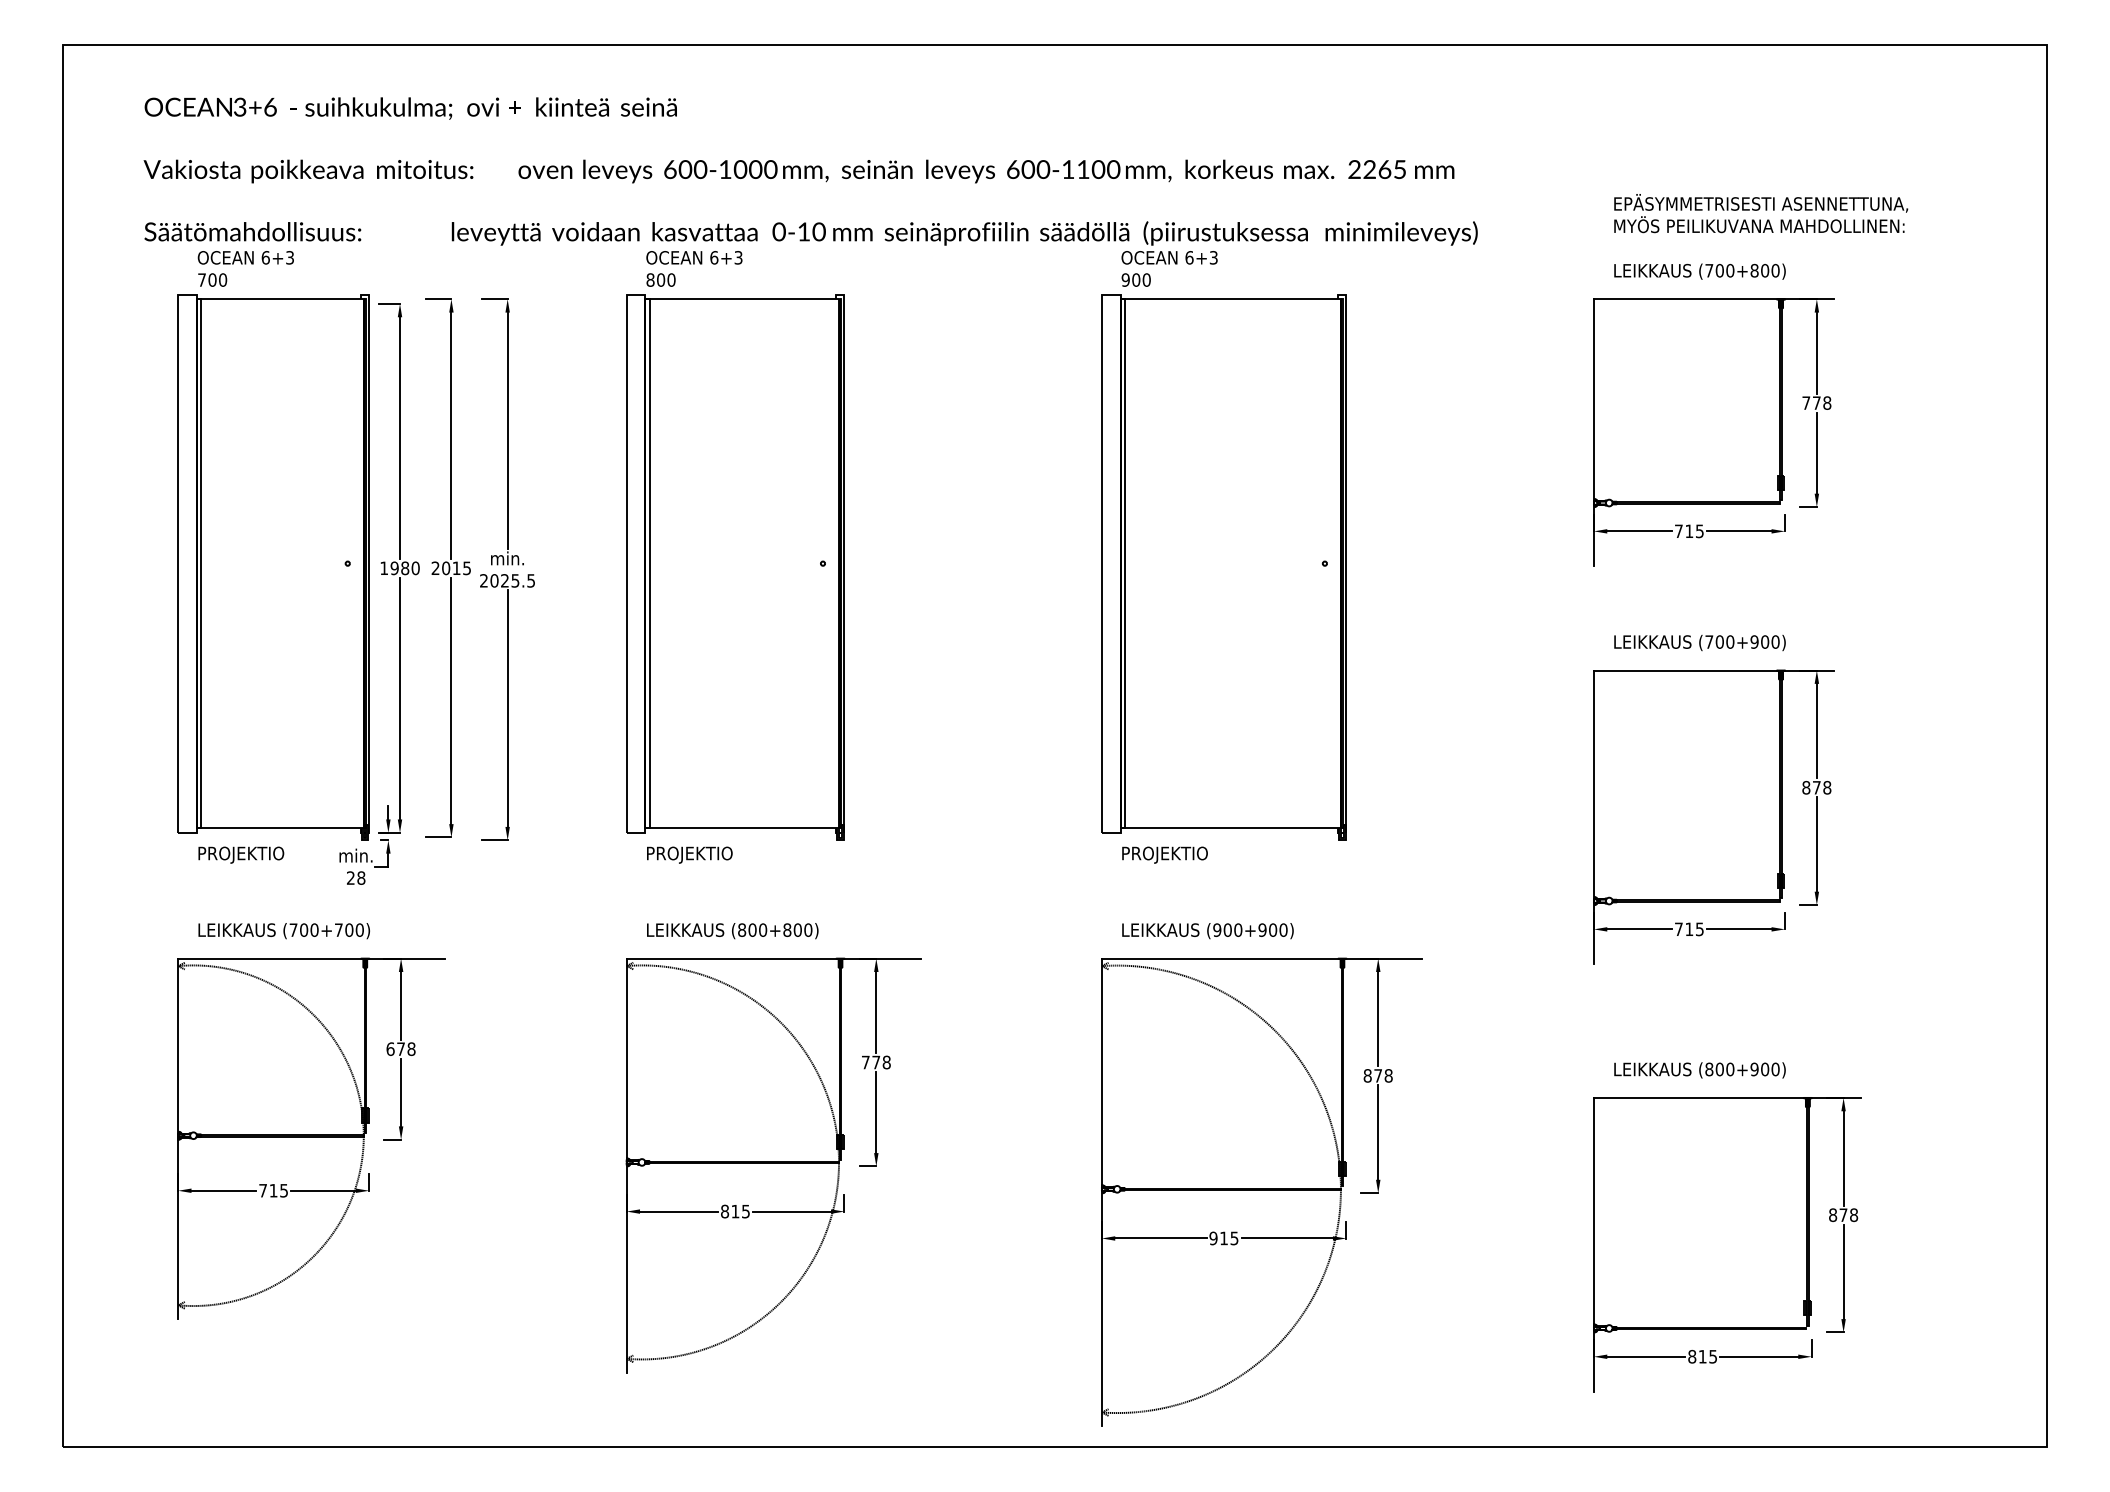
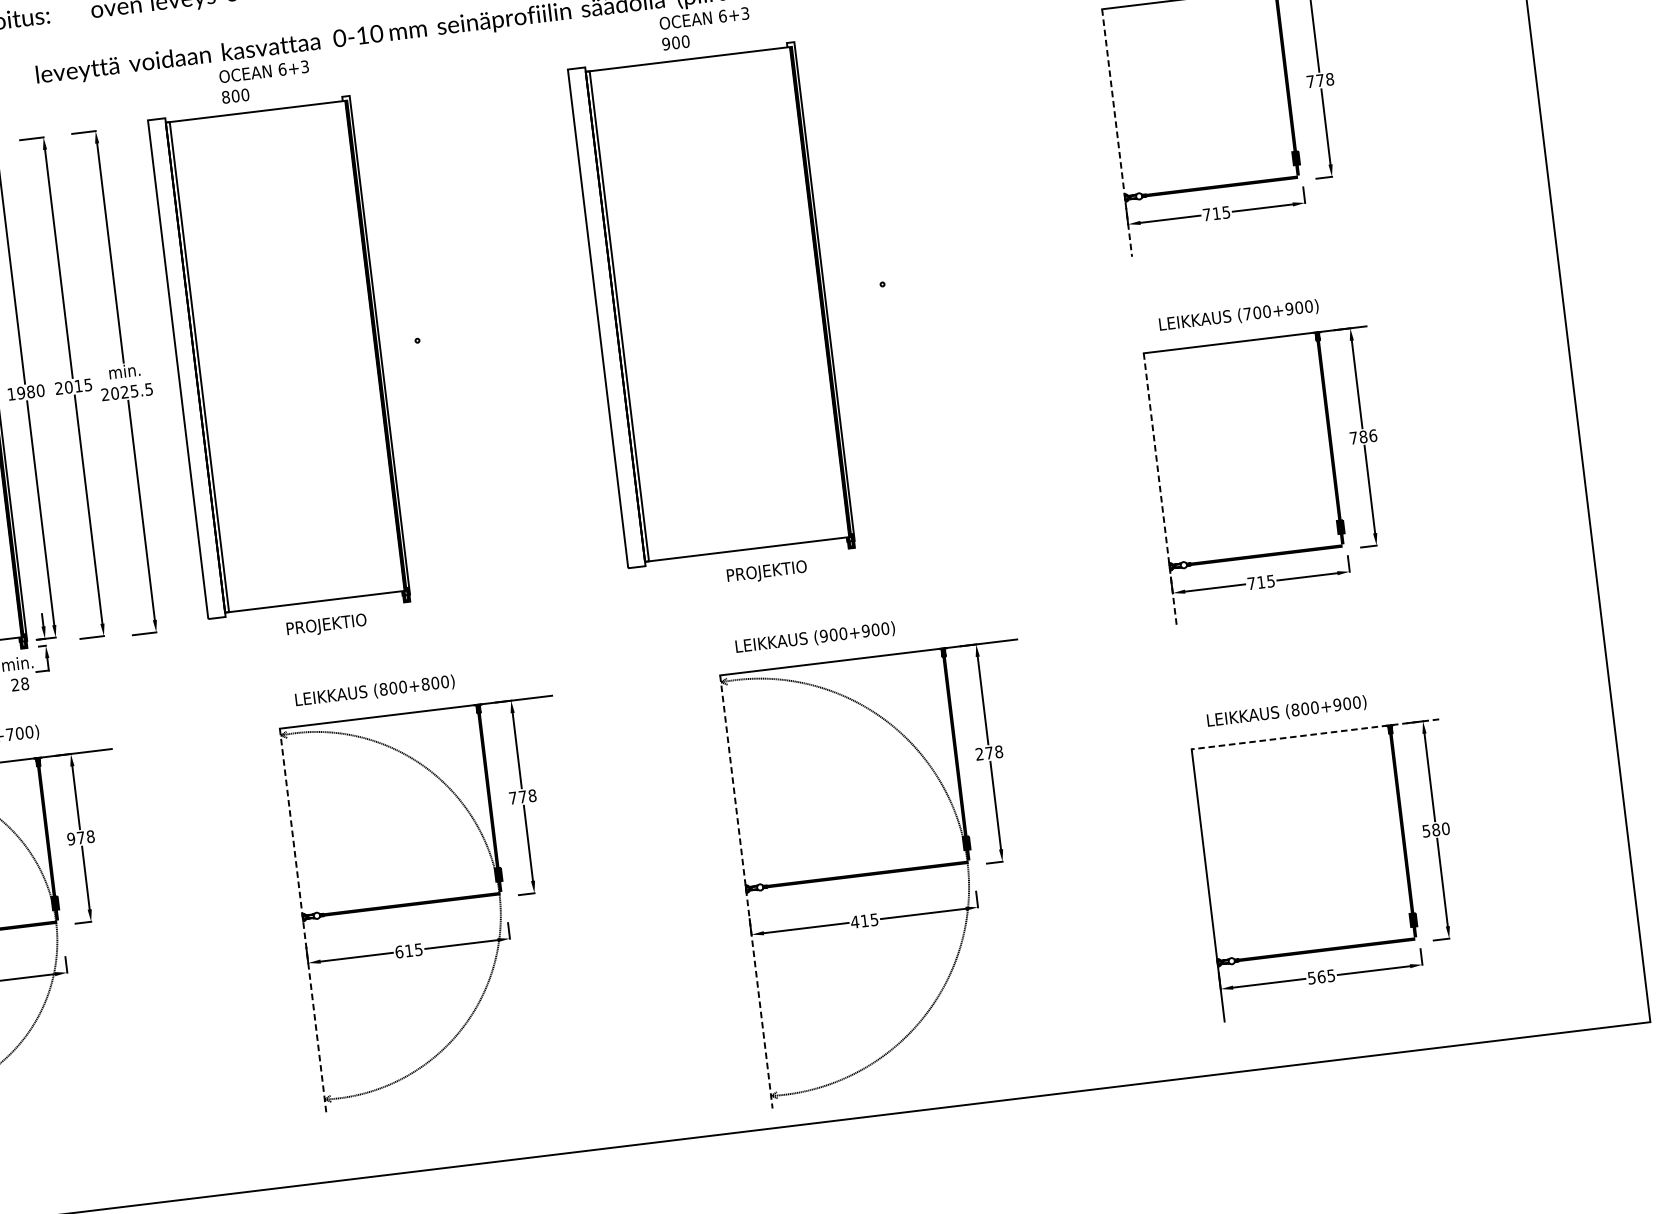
line: (1593, 432) -> (1116, 132), solid -> dashed
part: (735, 567) -> (279, 361), moved
part: (1223, 567) -> (711, 308), moved
text: (1816, 787) -> (1363, 436), 878 -> 786
line: (1593, 817) -> (1159, 489), solid -> dashed
text: (390, 1049) -> (71, 839), 678 -> 978
text: (1367, 1075) -> (979, 753), 878 -> 278
line: (1727, 1097) -> (1315, 733), solid -> dashed
line: (626, 1166) -> (303, 921), solid -> dashed
line: (1101, 1192) -> (746, 892), solid -> dashed
text: (725, 1211) -> (399, 951), 815 -> 615
text: (1843, 1215) -> (1436, 830), 878 -> 580
text: (1213, 1238) -> (854, 922), 915 -> 415
text: (1697, 1356) -> (1316, 977), 815 -> 565

